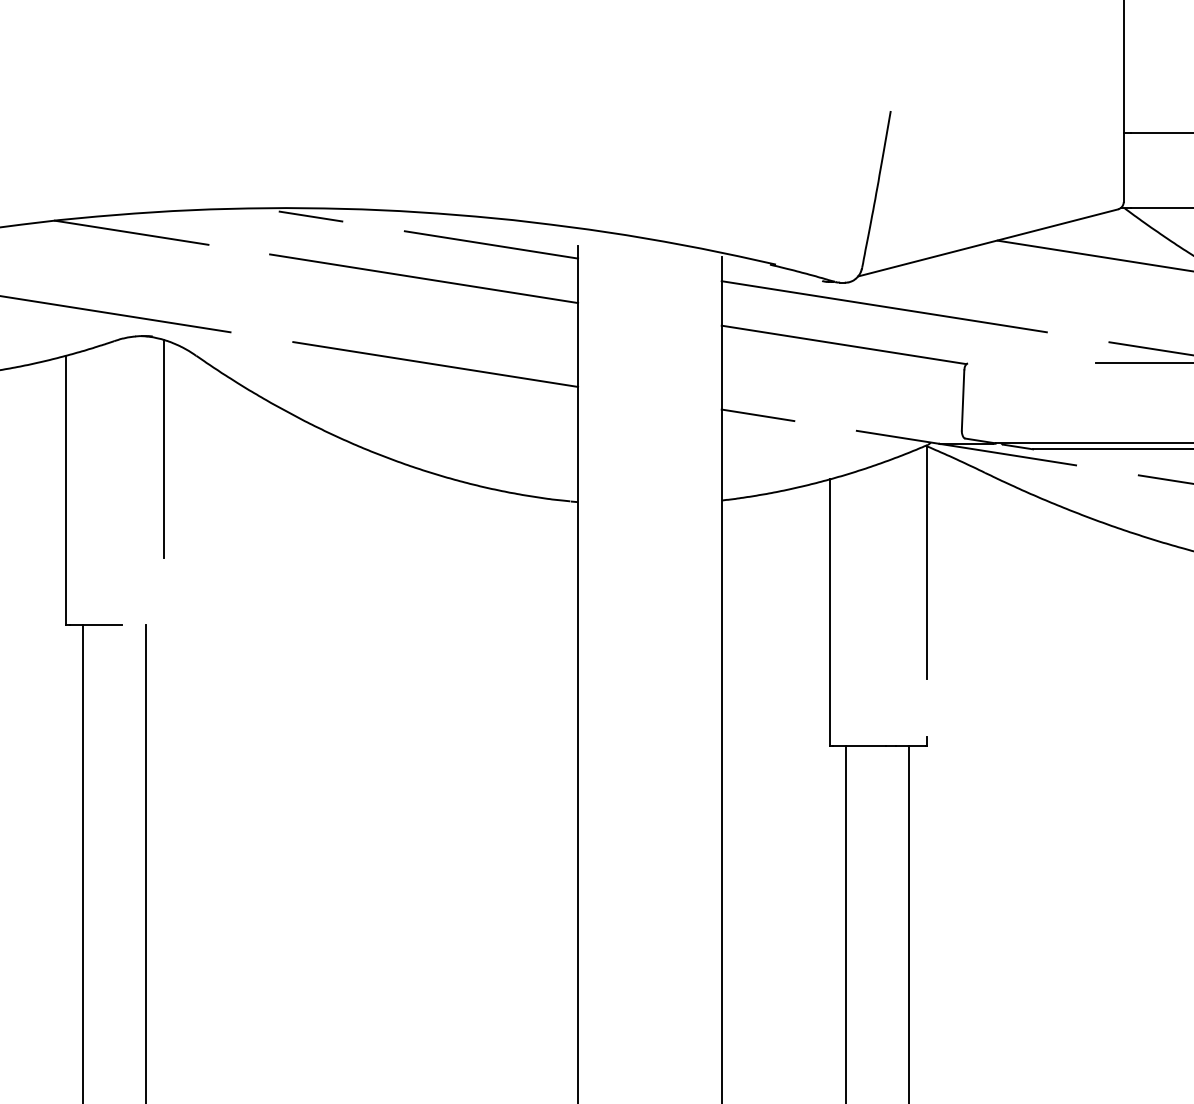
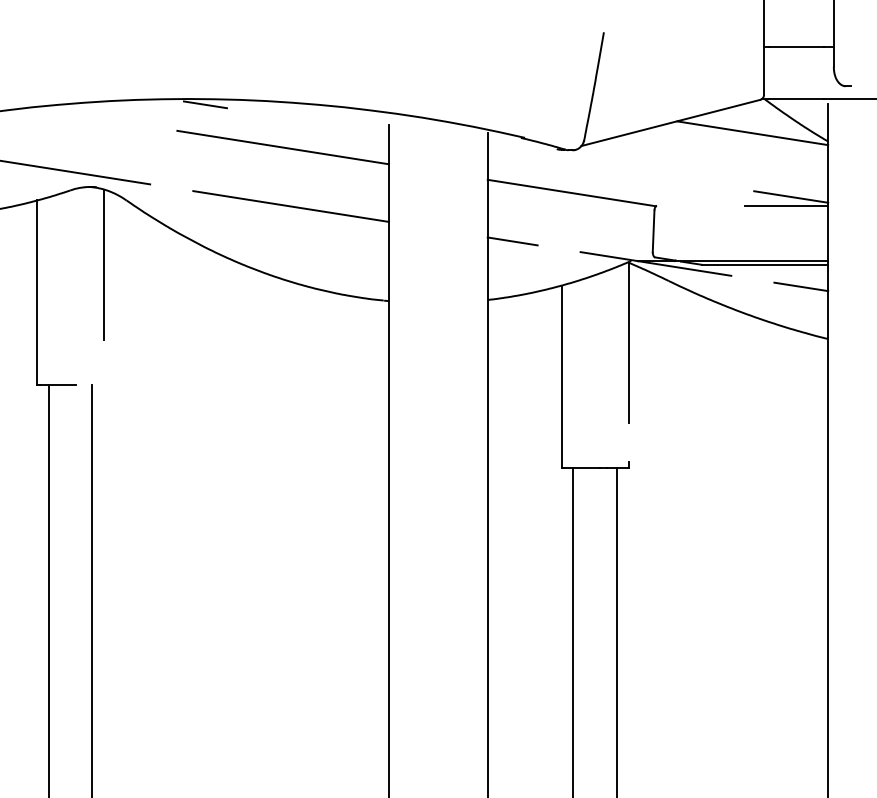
line: (132, 232) -> (82, 115), removed
line: (491, 243) -> (329, 123), removed
line: (884, 306) -> (599, 166), removed

